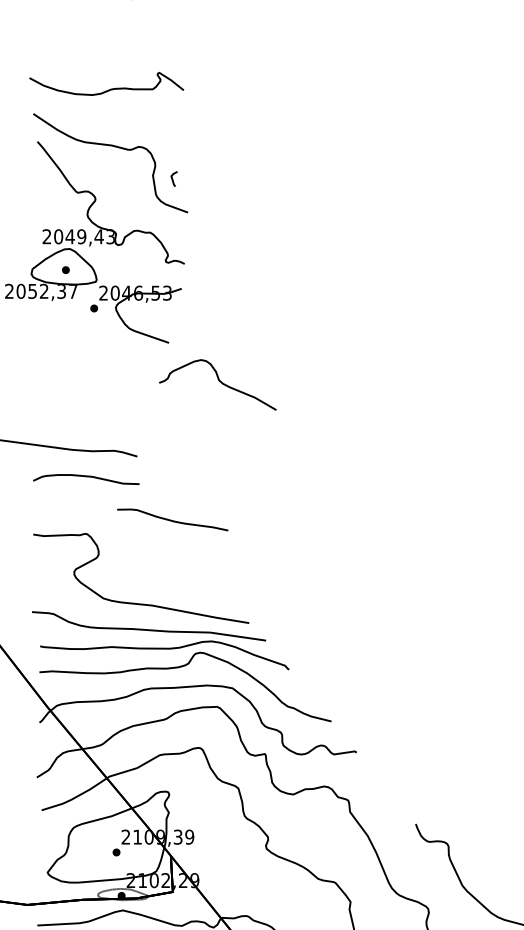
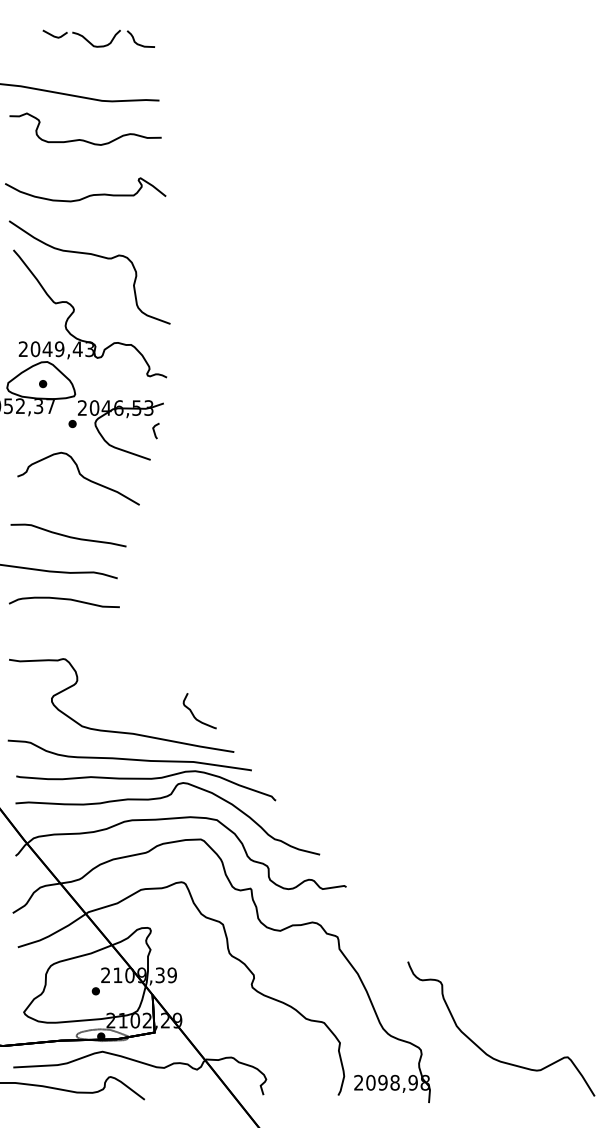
curve: (104, 35) -> (83, 139), added
line: (172, 178) -> (154, 430), moved
curve: (219, 381) -> (80, 475), moved
curve: (172, 519) -> (68, 535), moved
curve: (210, 586) -> (193, 713), added

